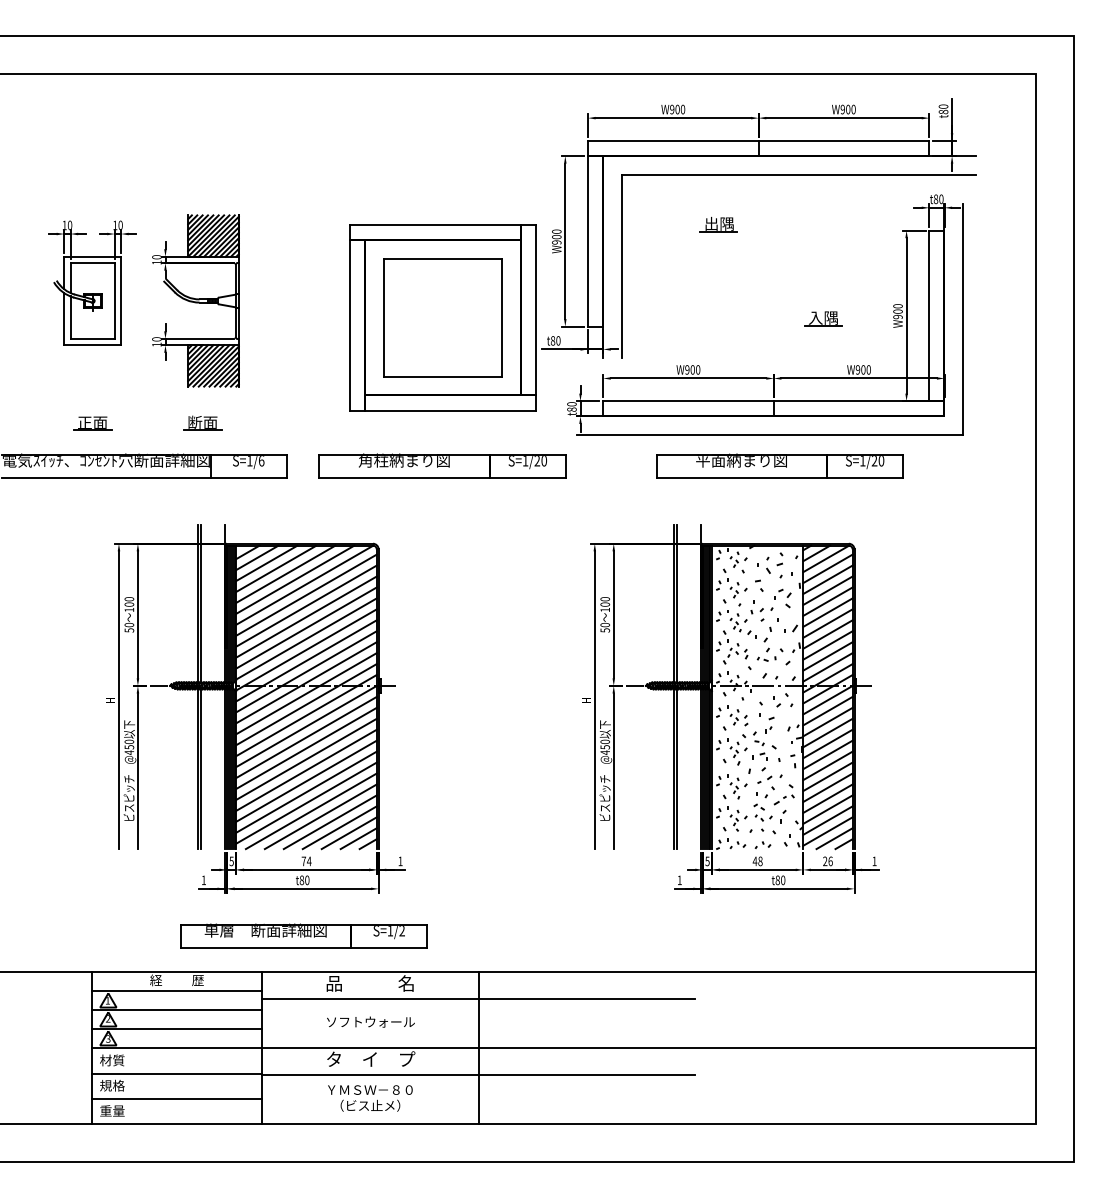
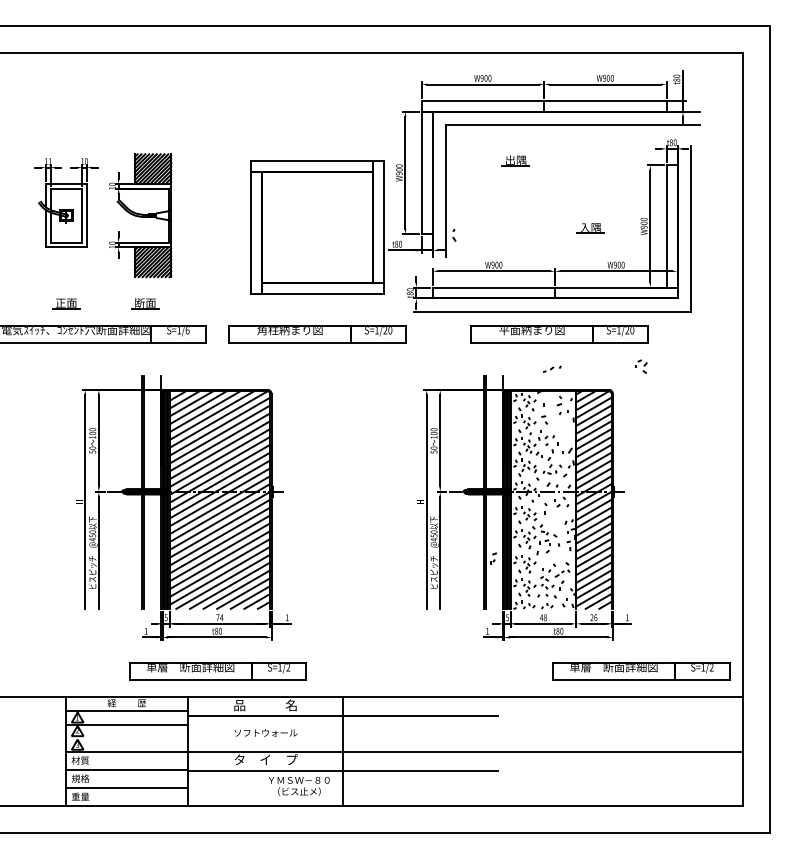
text: (69, 225) -> (49, 161), 10 -> 11
part: (442, 317) -> (317, 227), removed
part: (768, 564) -> (454, 234), moved
part: (782, 598) -> (640, 366), moved
part: (769, 724) -> (493, 558), moved
part: (769, 778) -> (551, 368), moved
part: (893, 935) -> (640, 670), added
line: (176, 1029) -> (126, 738), removed
text: (370, 1098) -> (299, 786), moved

